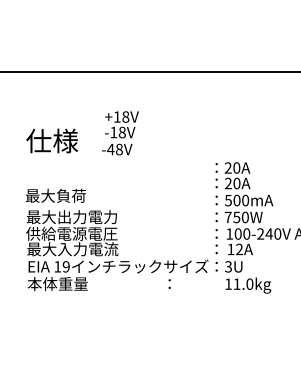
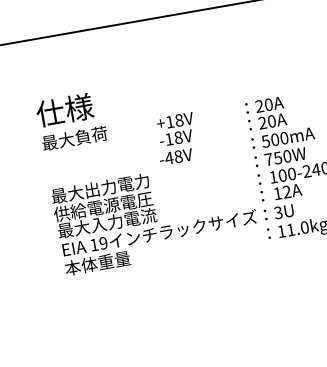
text: (120, 133) -> (176, 139), moved
text: (55, 195) -> (74, 138), moved
text: (169, 283) -> (268, 233), moved

